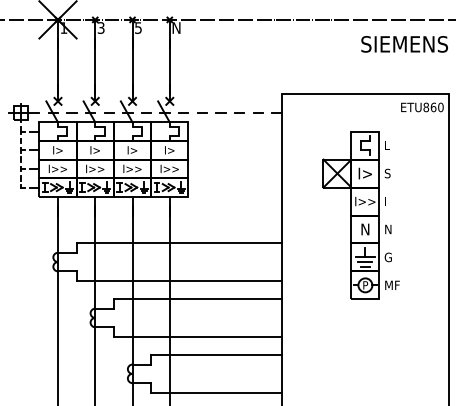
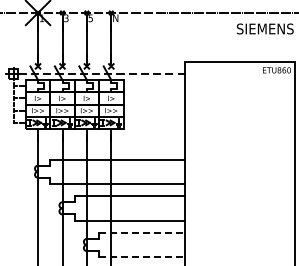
part: (360, 214) -> (236, 140), removed
line: (215, 354) -> (141, 232), solid -> dashed
line: (215, 392) -> (141, 257), solid -> dashed

